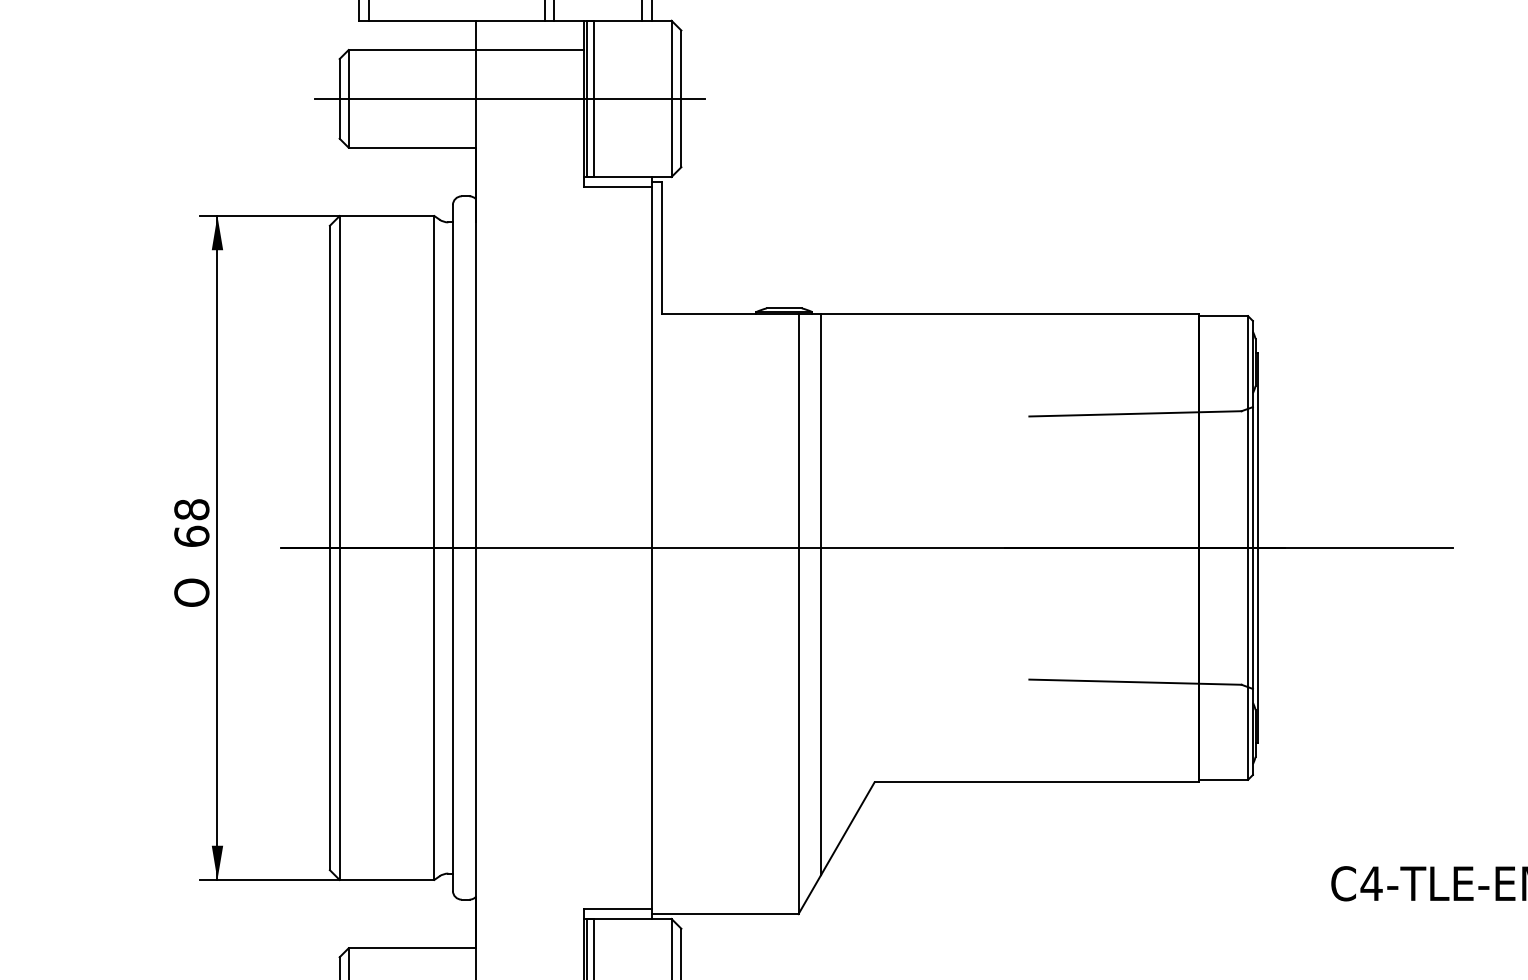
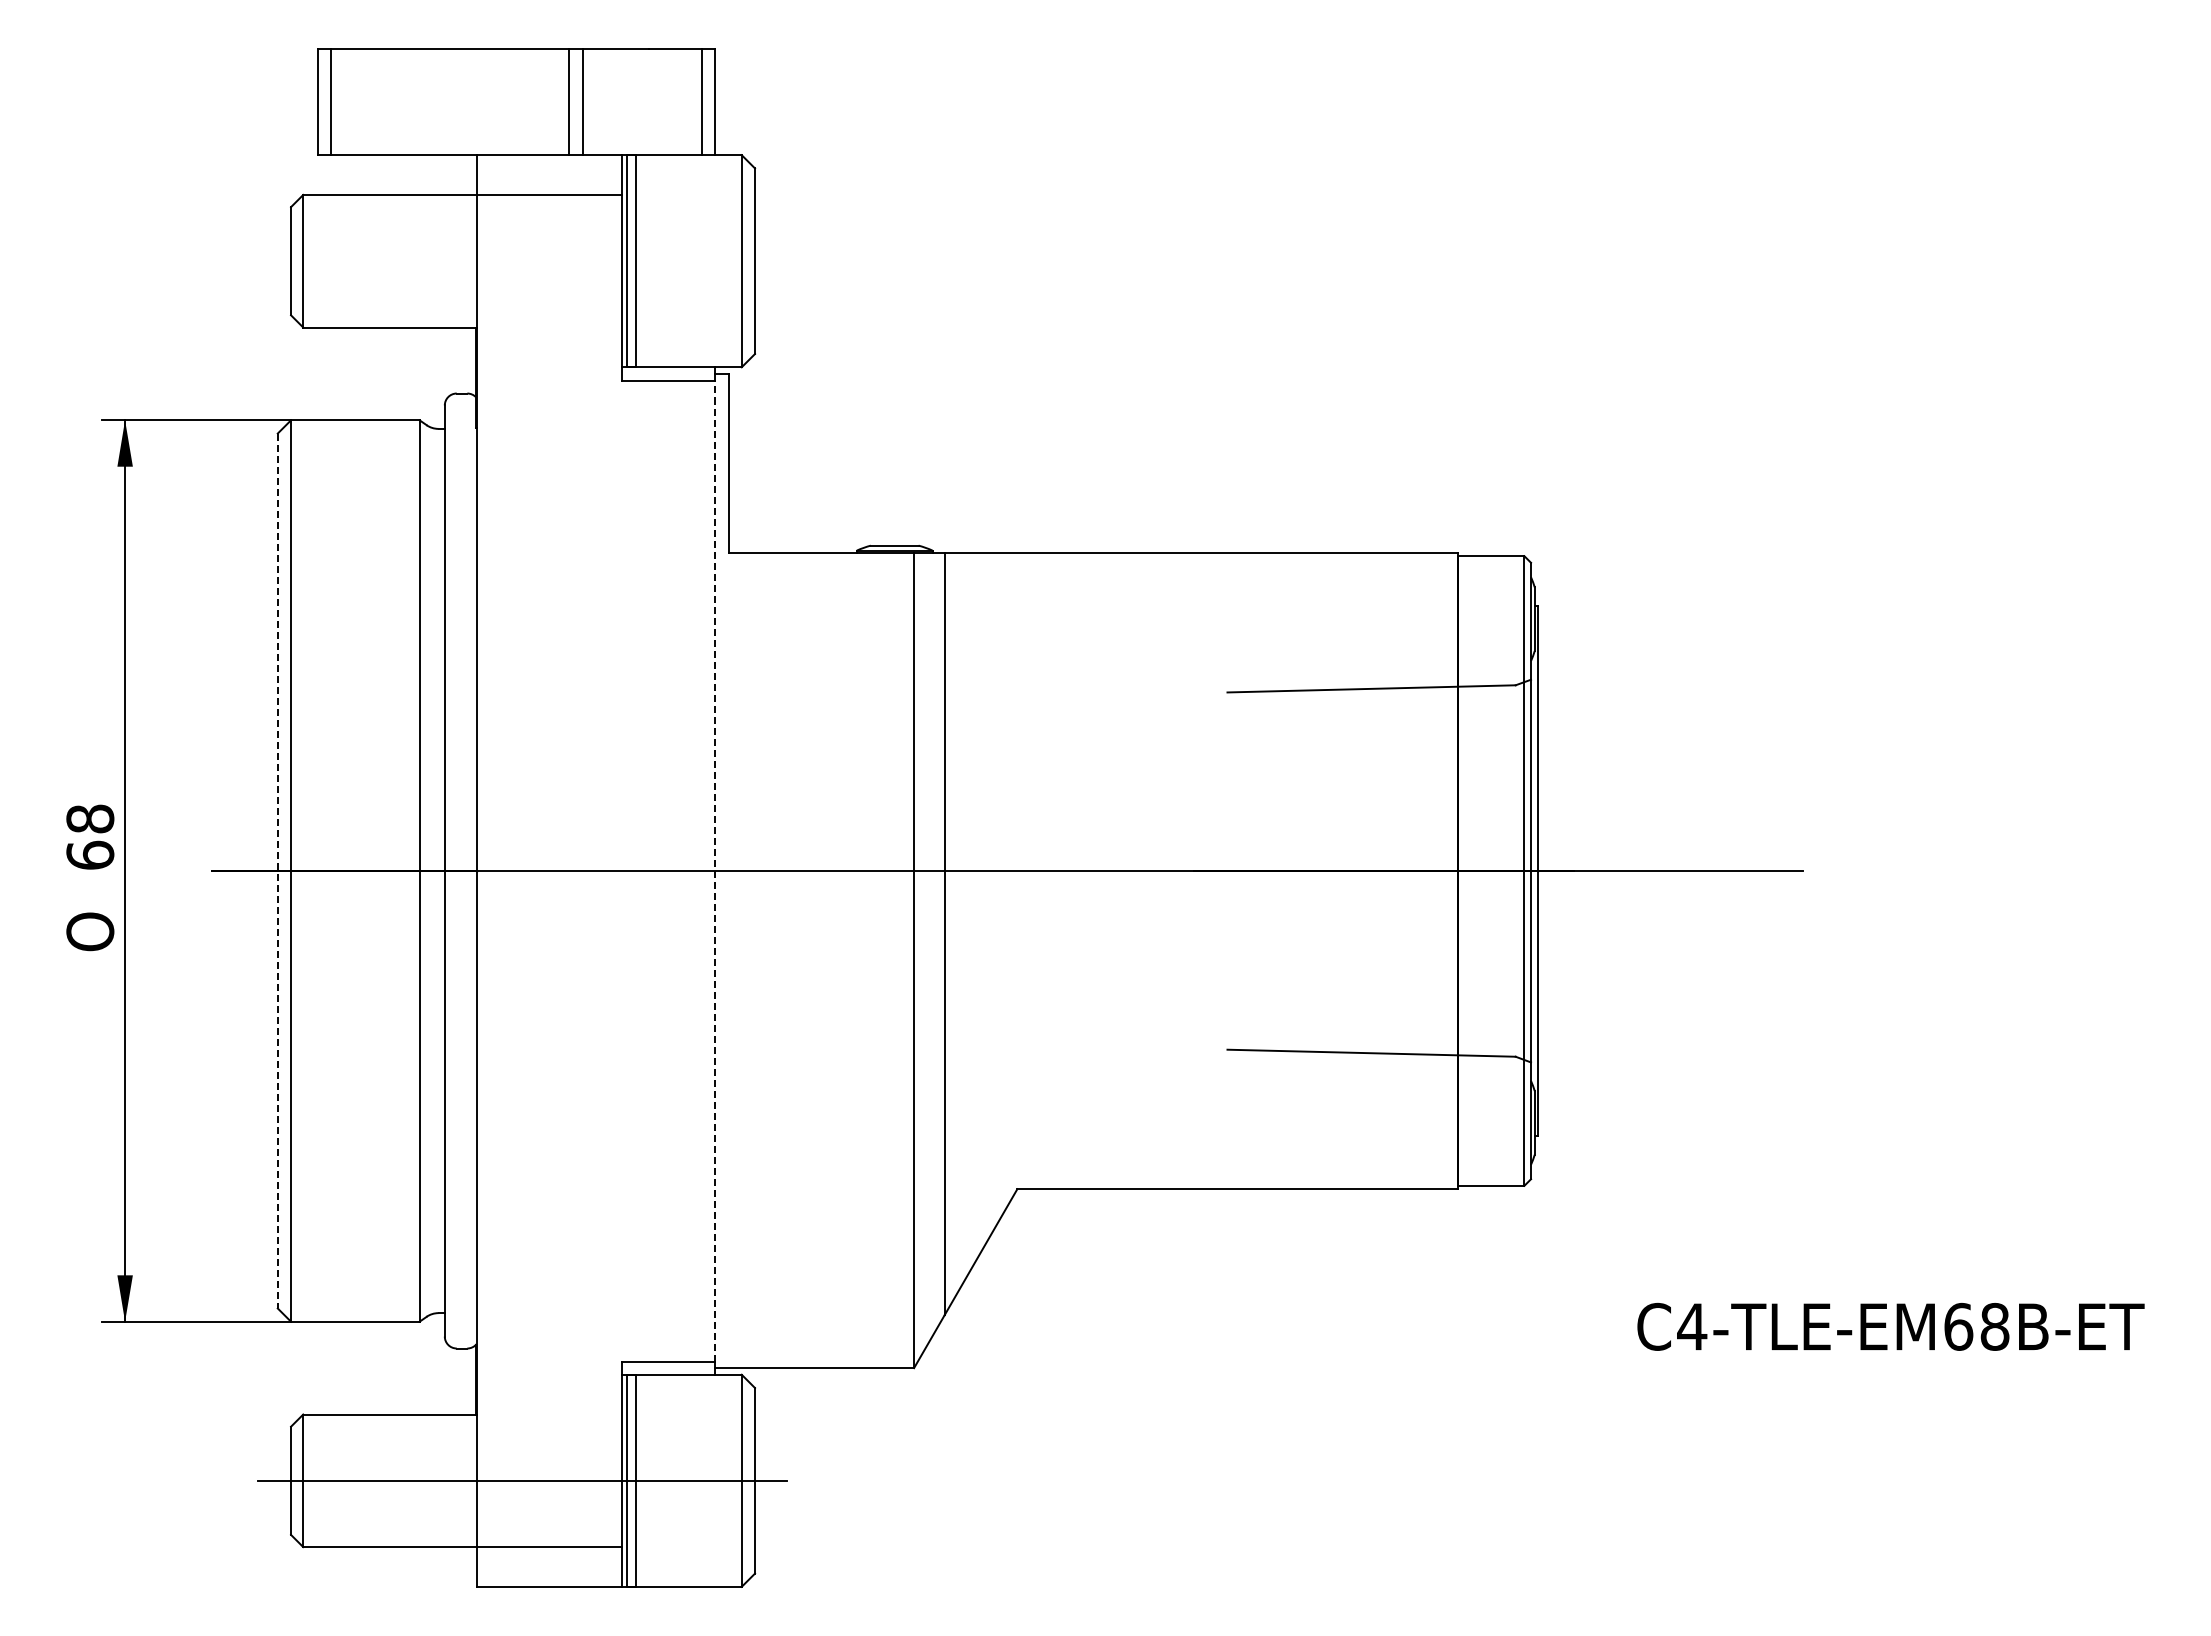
line: (510, 99) -> (522, 261), removed
line: (652, 547) -> (715, 870), solid -> dashed
line: (329, 548) -> (277, 871), solid -> dashed

